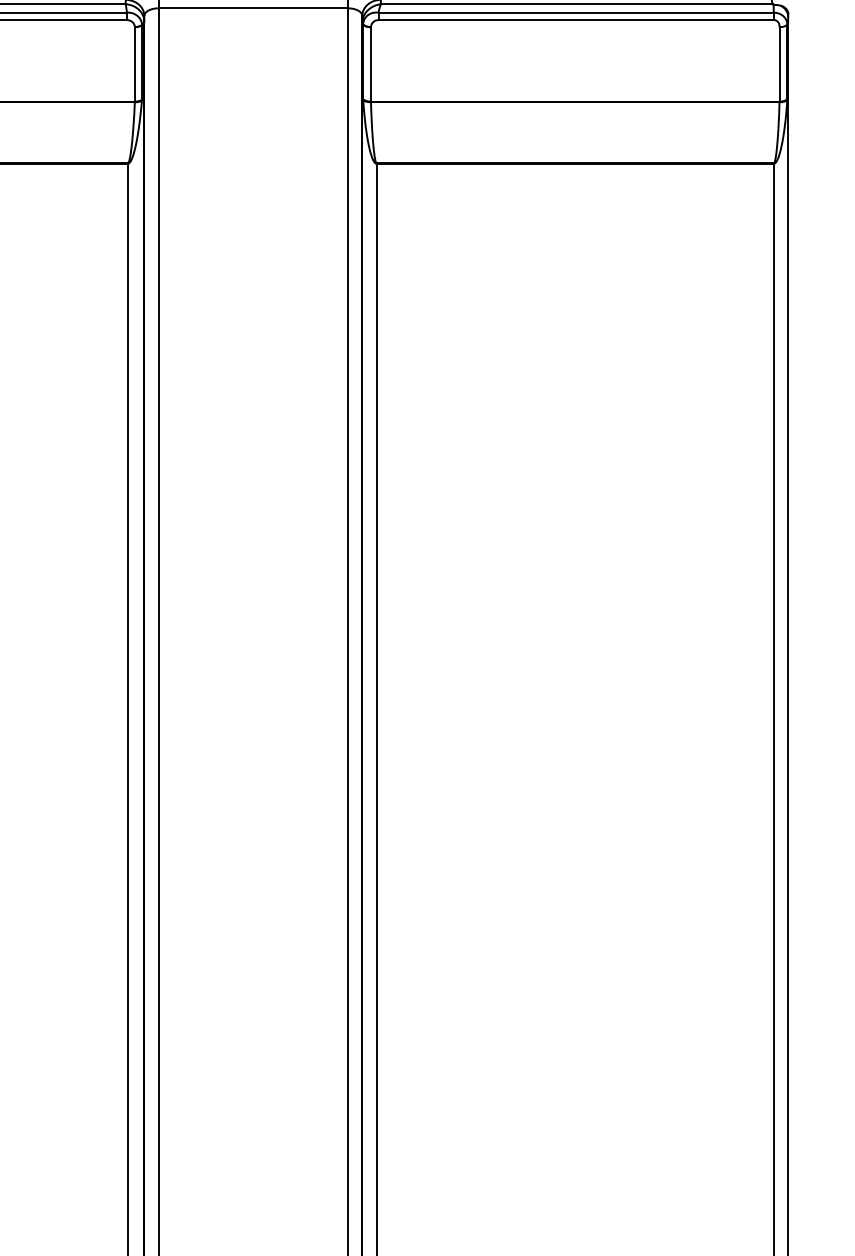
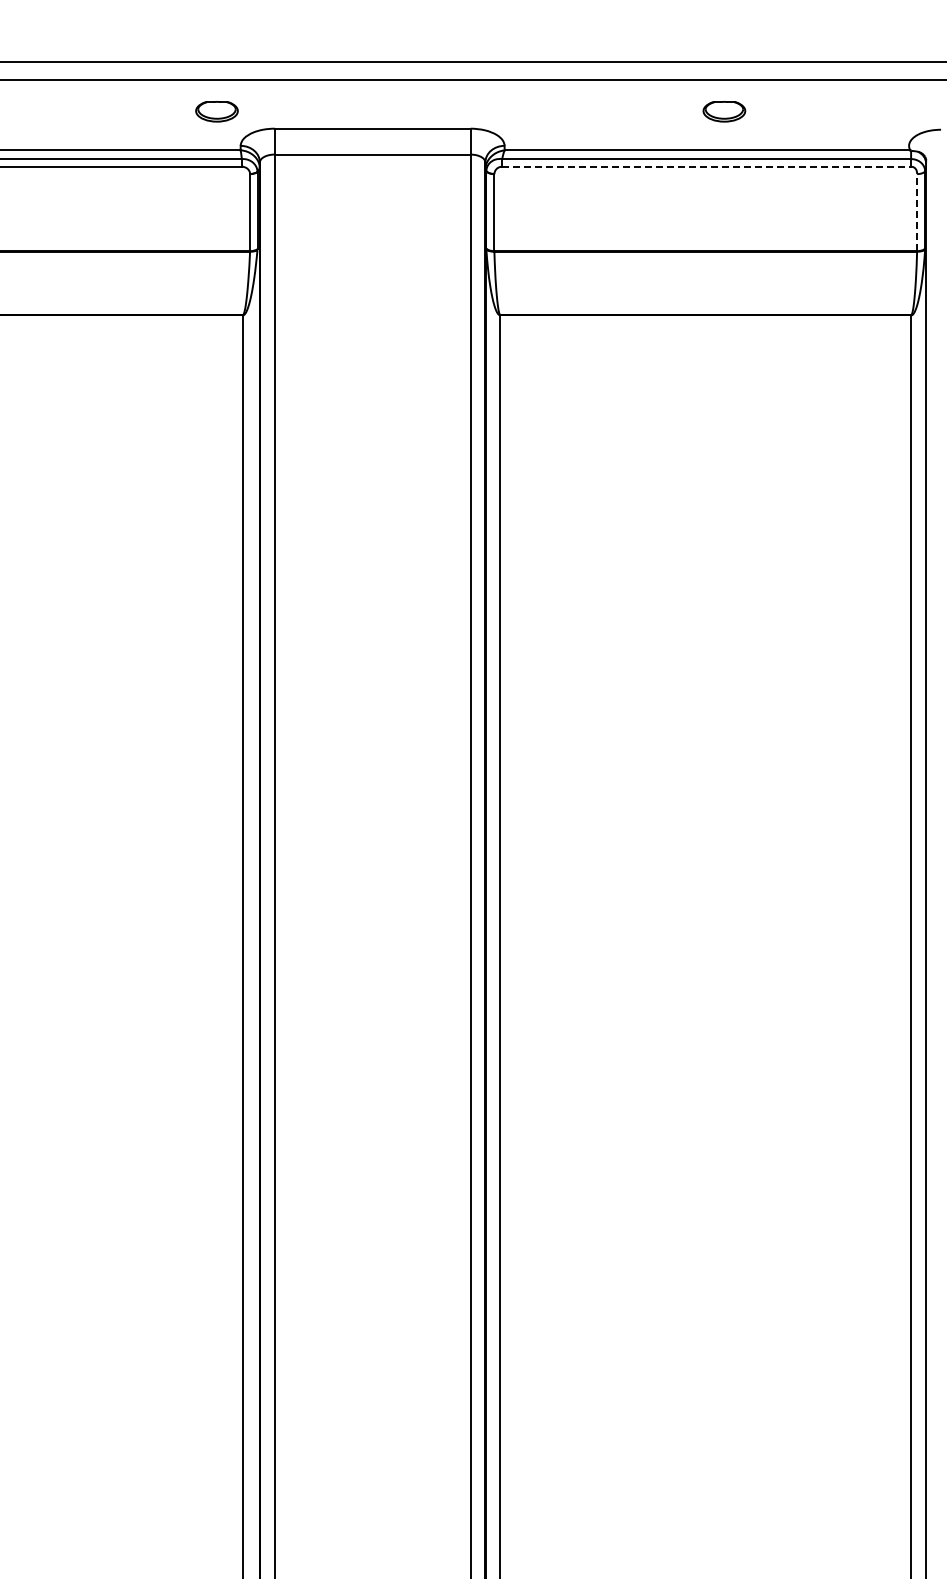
line: (576, 19) -> (707, 166), solid -> dashed
line: (779, 64) -> (917, 212), solid -> dashed

